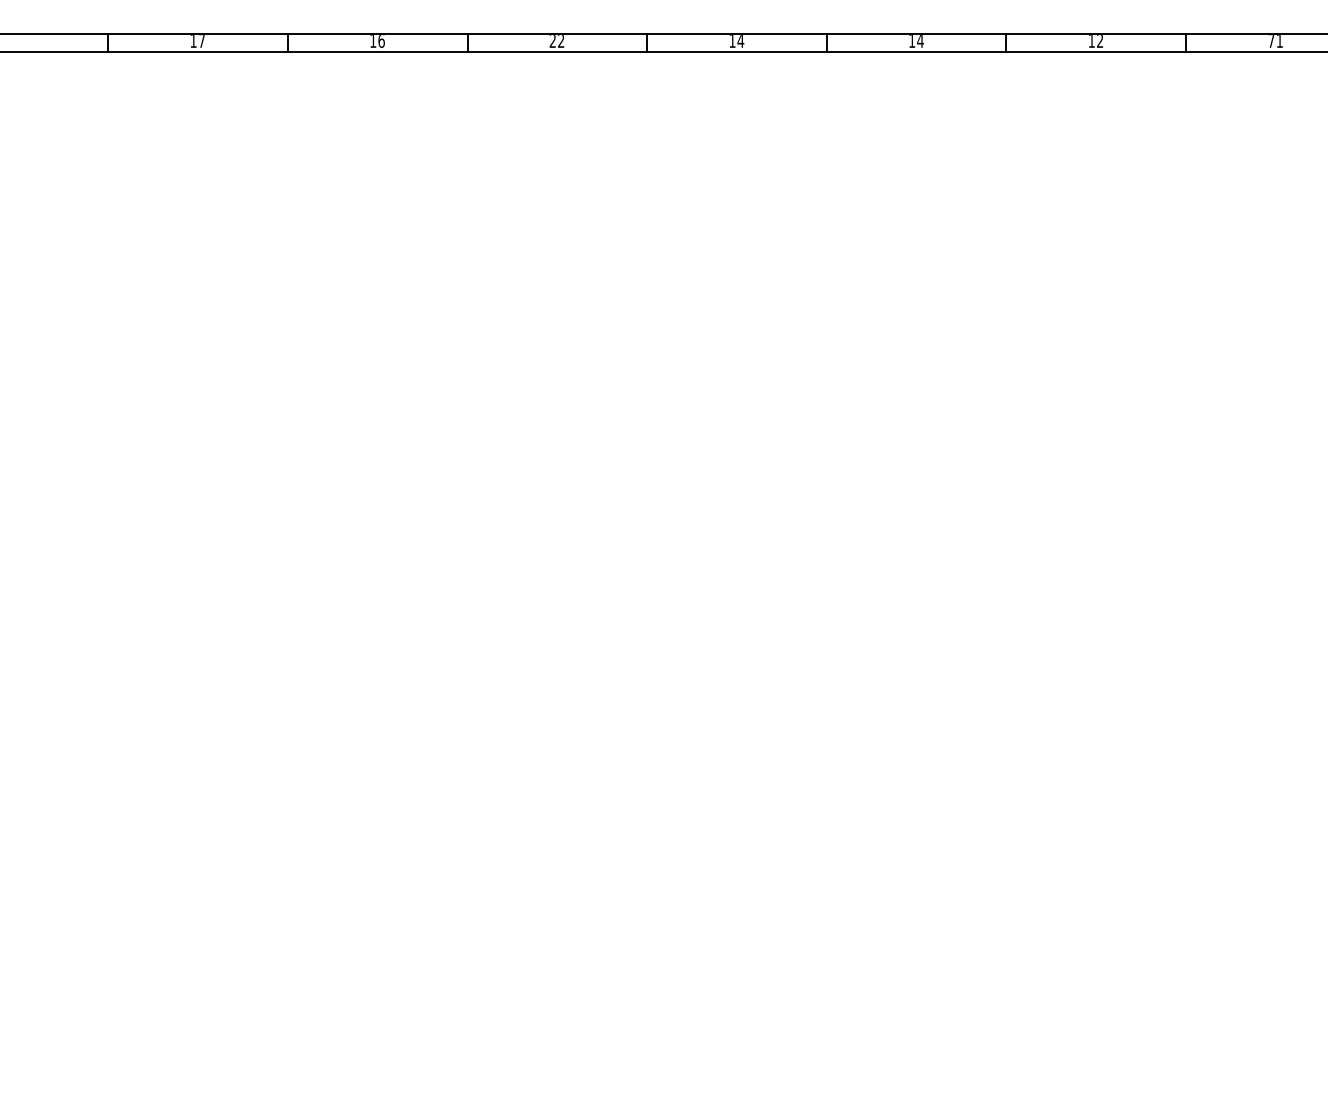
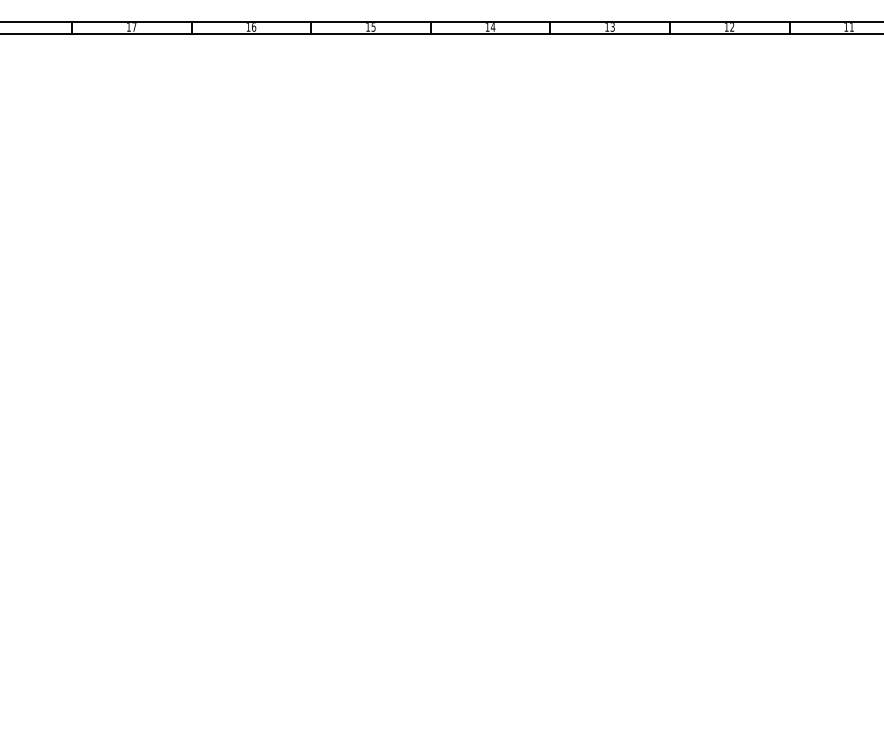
text: (556, 41) -> (370, 27), 22 -> 15
text: (920, 41) -> (612, 27), 14 -> 13
text: (1271, 41) -> (846, 27), 71 -> 11

